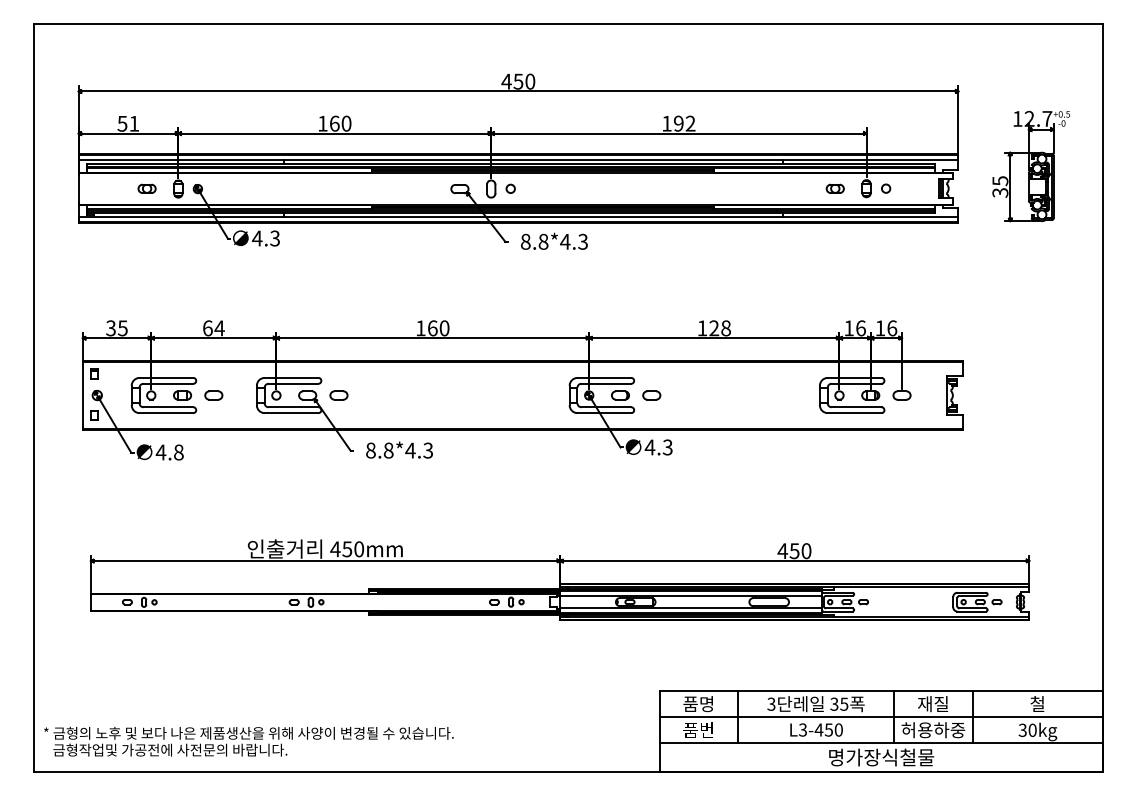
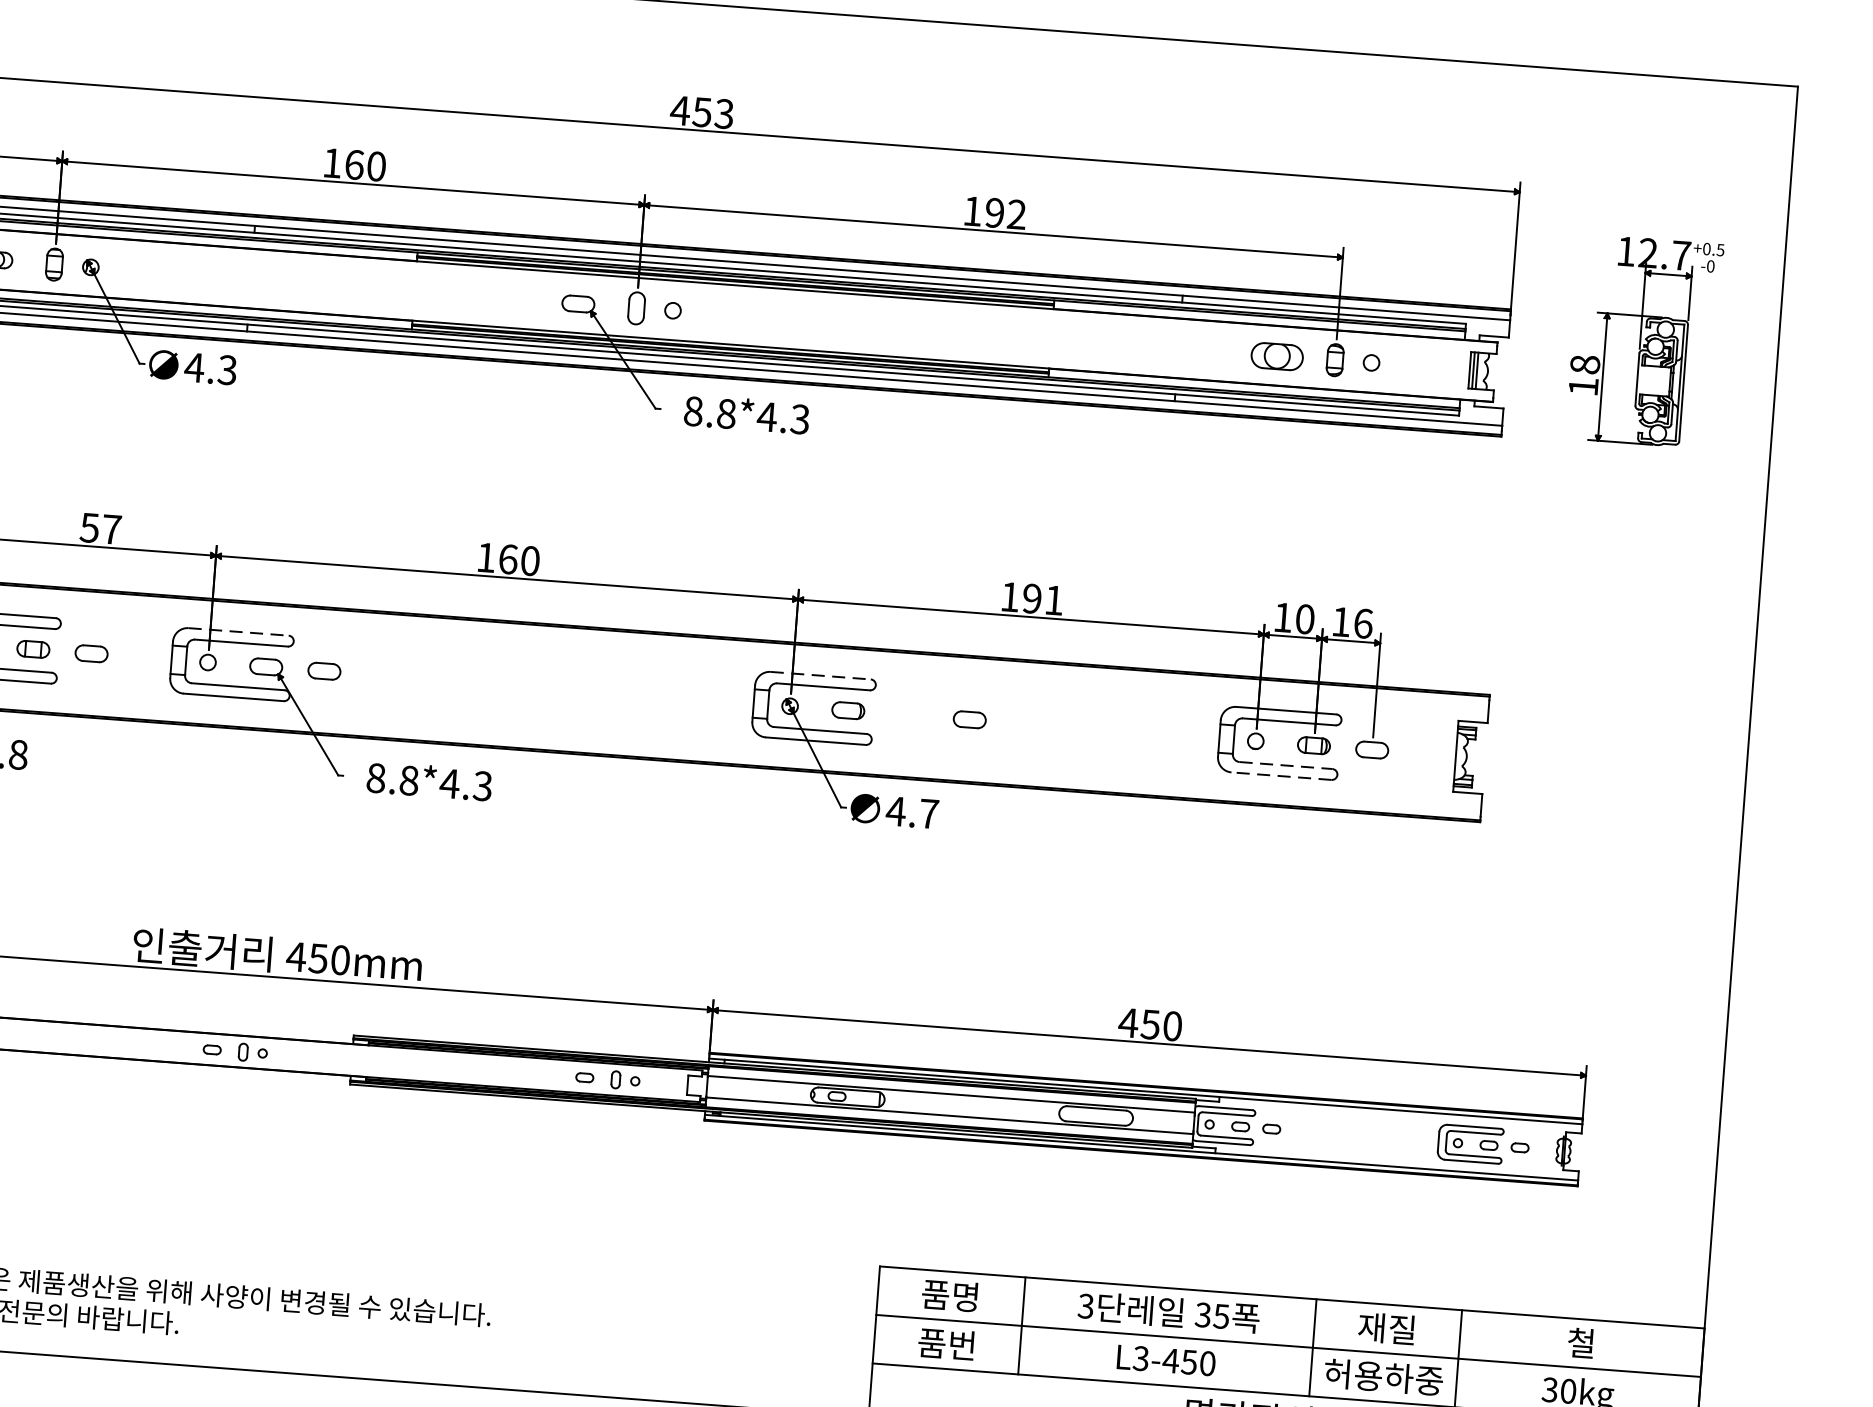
text: (530, 81) -> (724, 113), 450 -> 453
text: (1000, 186) -> (1584, 374), 35 -> 18
part: (834, 188) -> (1275, 355), size x1.6
text: (213, 328) -> (100, 528), 64 -> 57
text: (720, 328) -> (1043, 599), 128 -> 191
text: (860, 328) -> (1304, 619), 16 -> 10
line: (291, 377) -> (238, 631), solid -> dashed
line: (604, 377) -> (821, 674), solid -> dashed
part: (651, 395) -> (969, 719), moved
line: (856, 407) -> (1285, 765), solid -> dashed
line: (854, 413) -> (1281, 776), solid -> dashed
text: (667, 447) -> (928, 813), 4.3 -> 4.7

